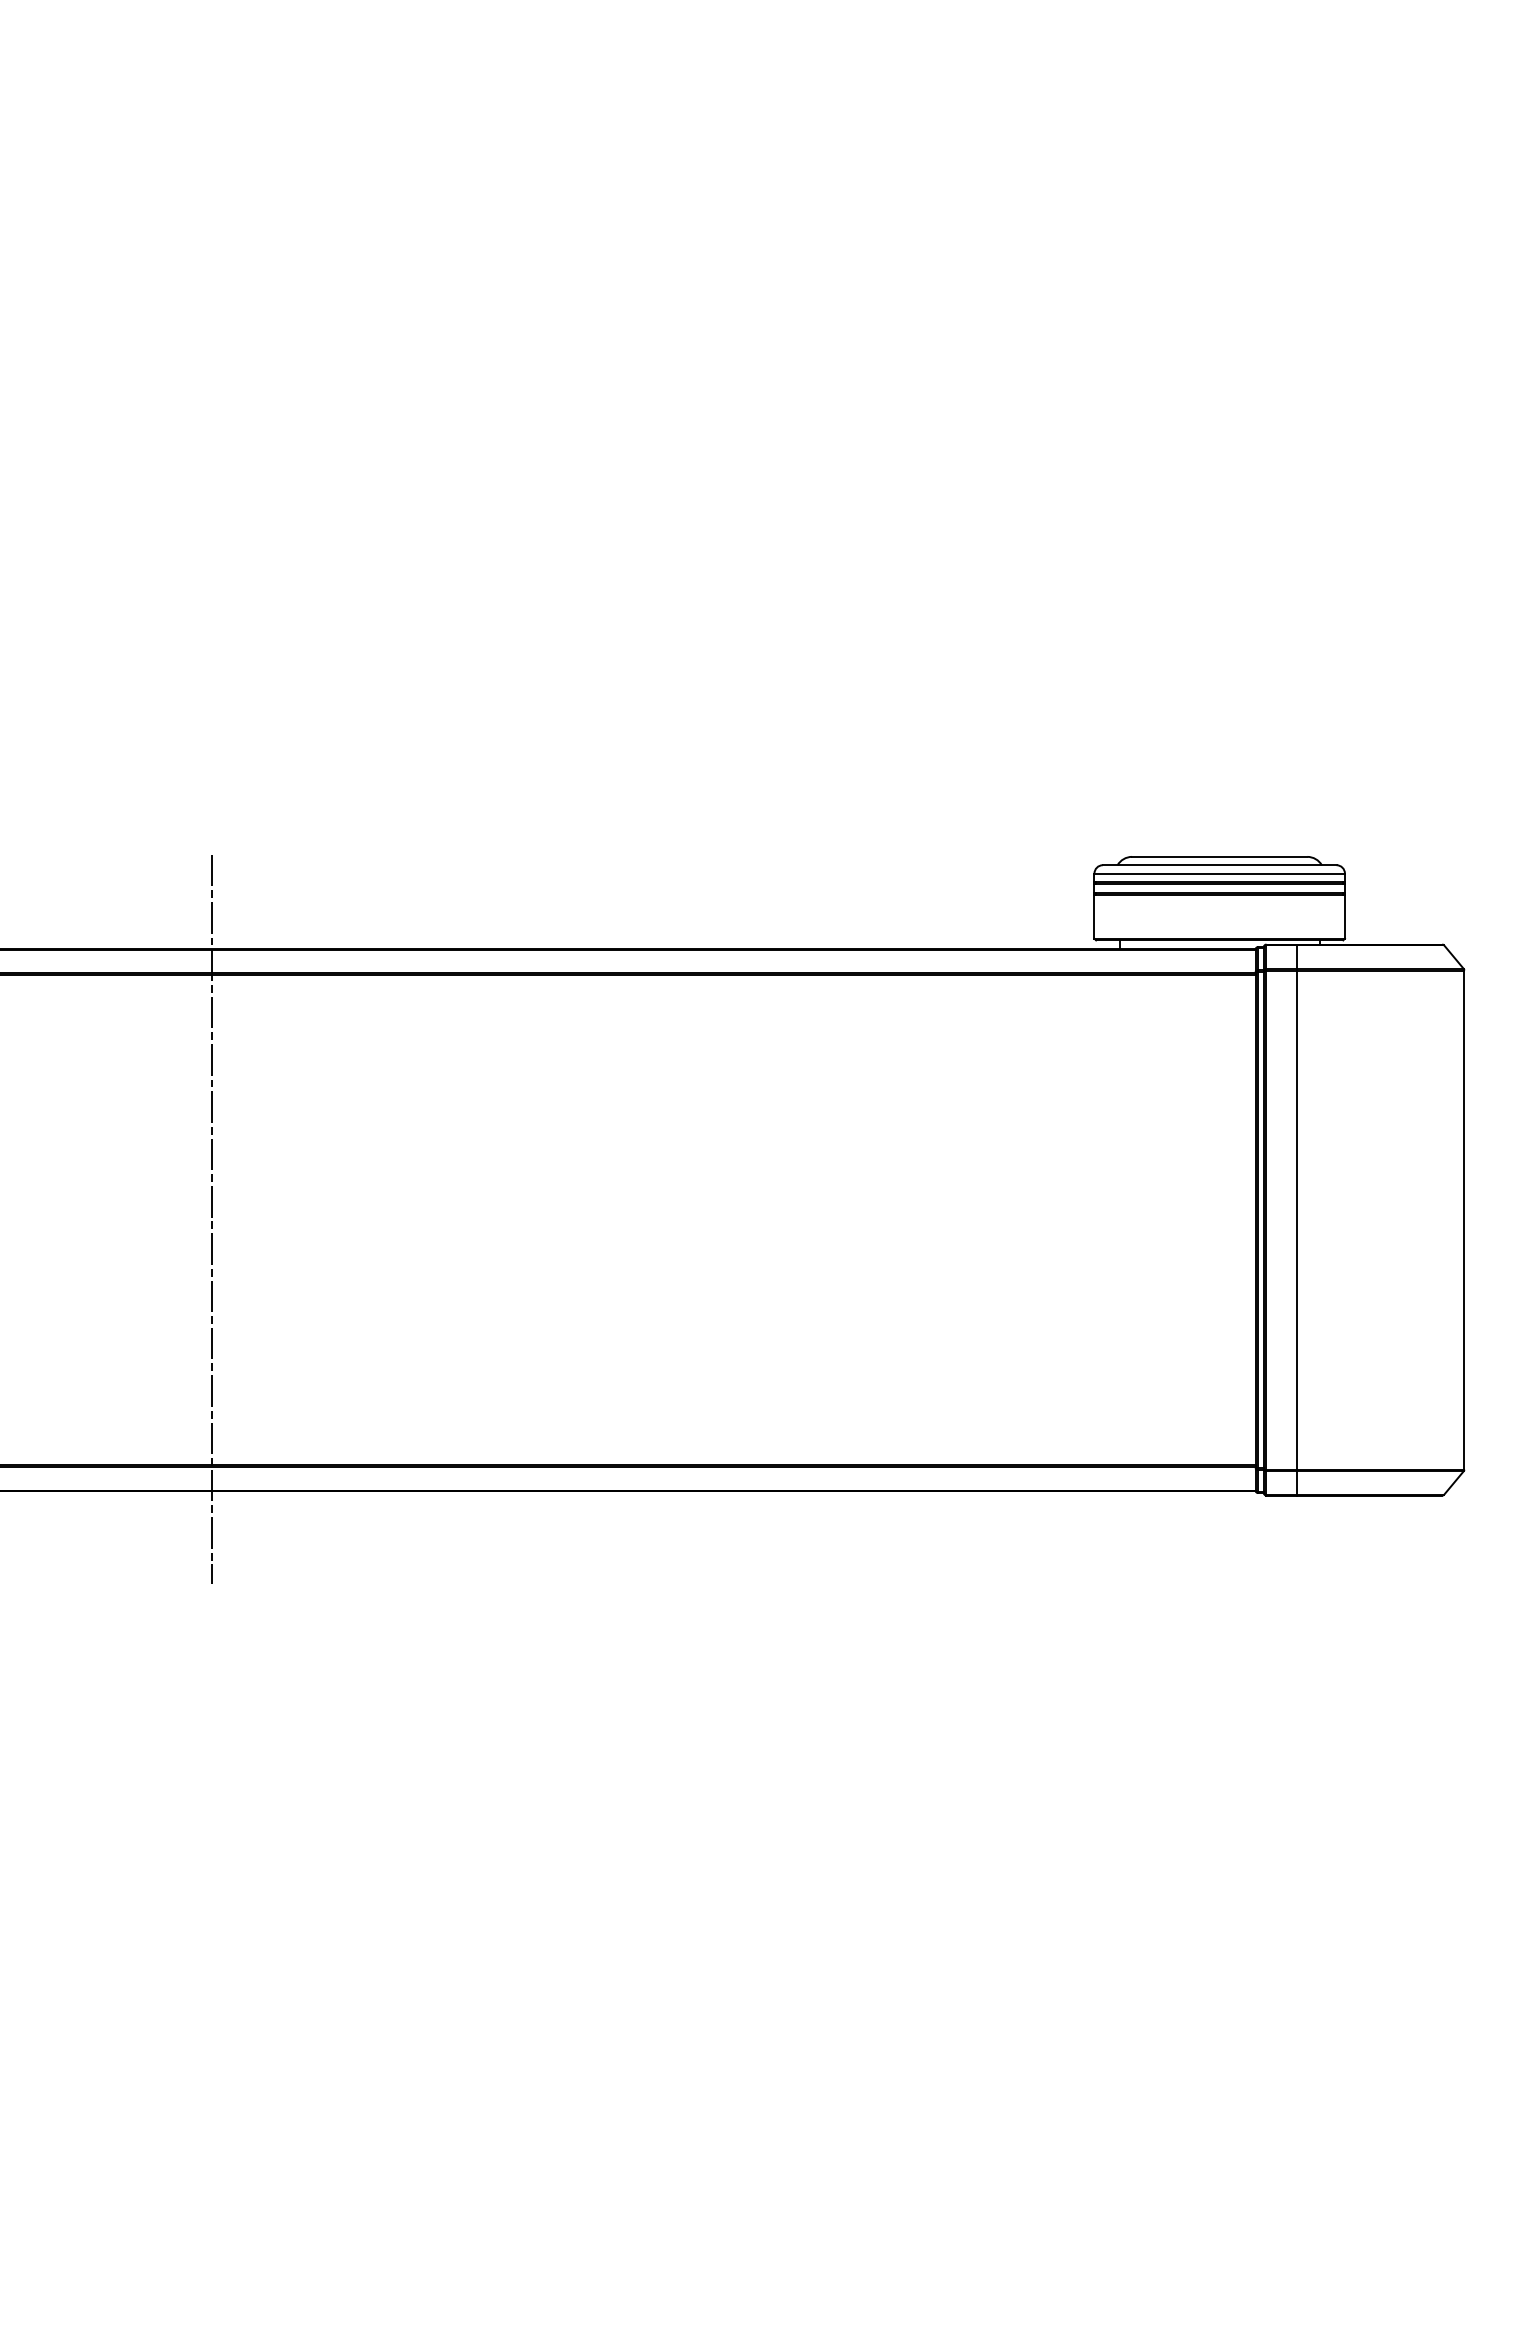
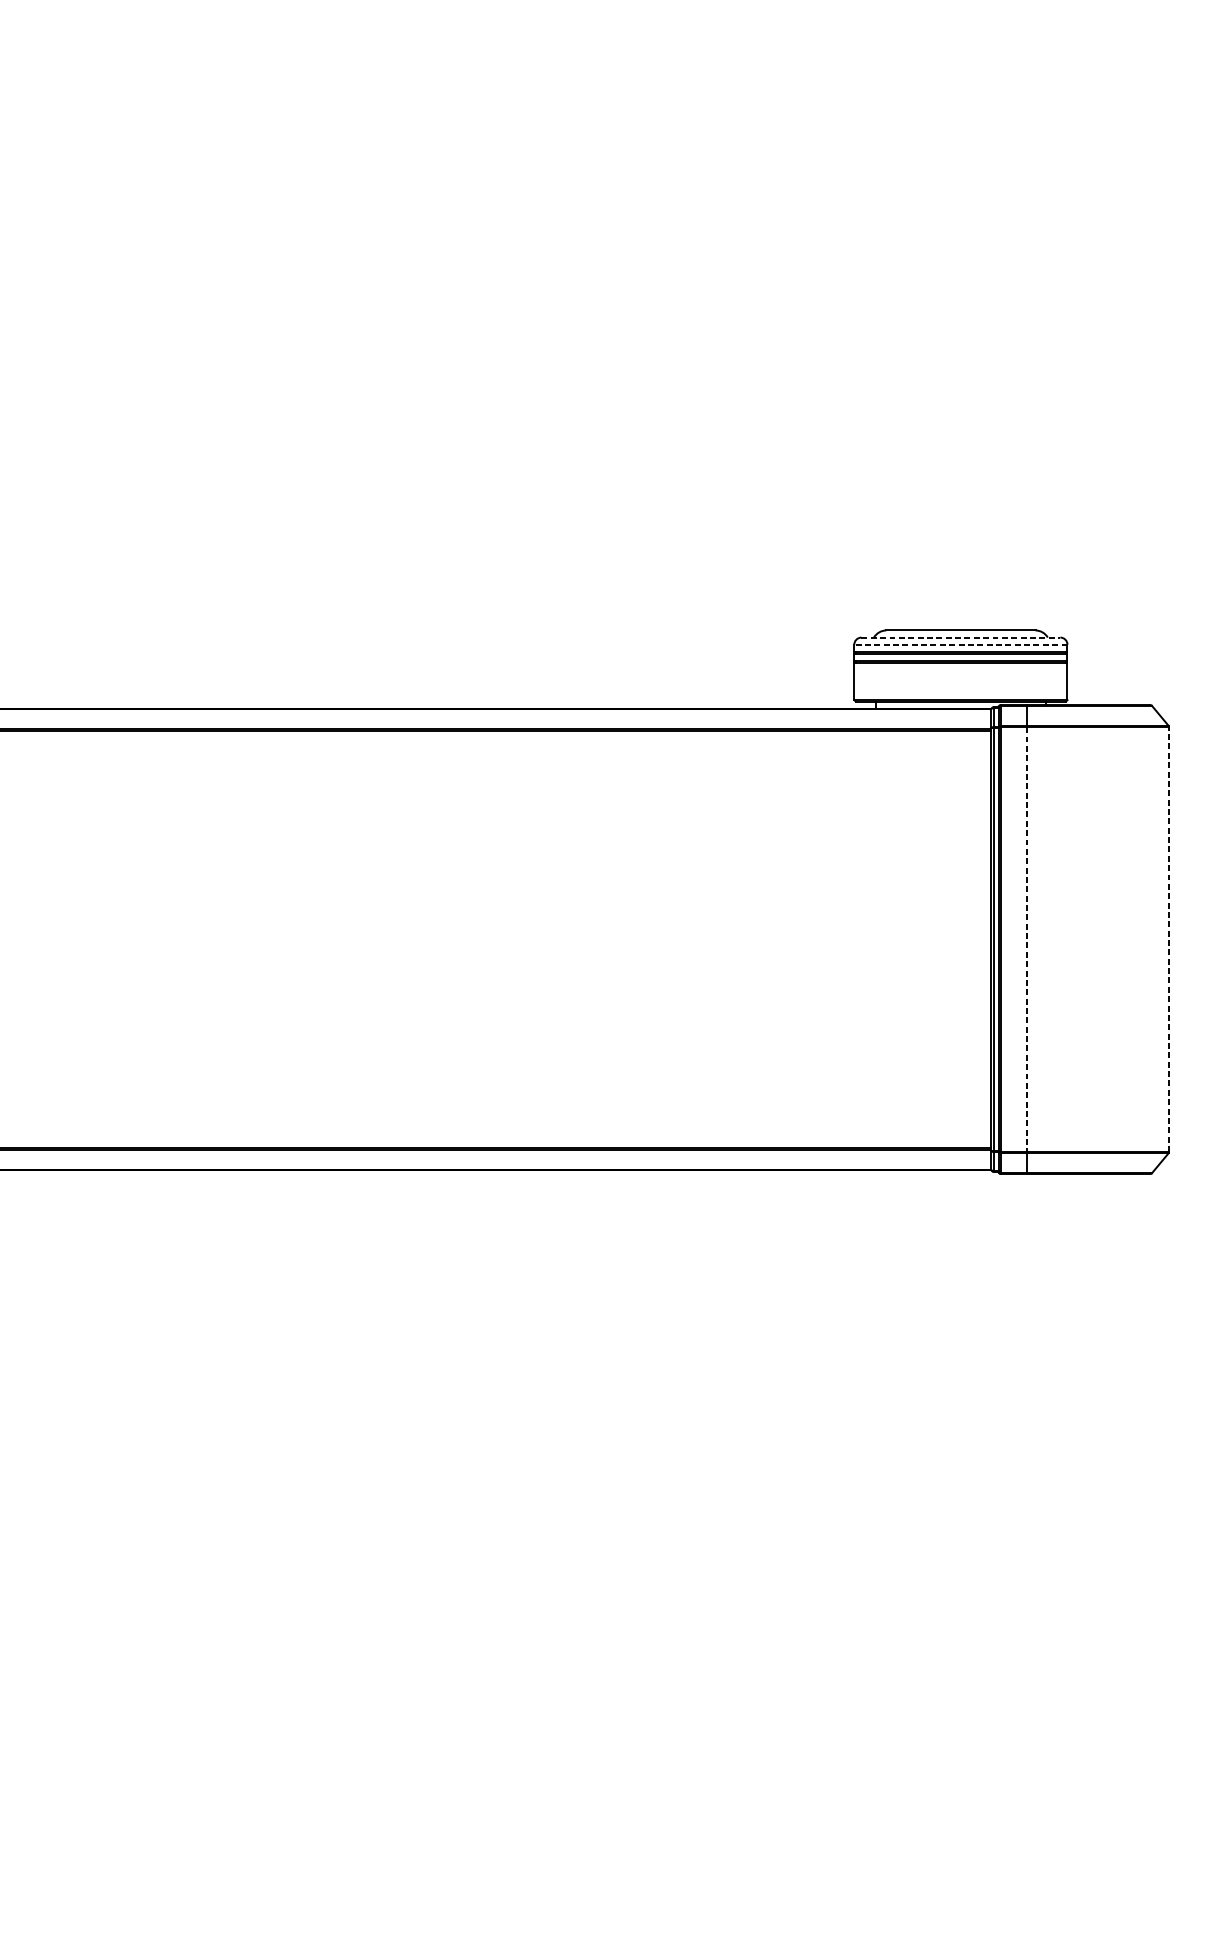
line: (1219, 865) -> (960, 637), solid -> dashed
line: (1219, 873) -> (960, 644), solid -> dashed
line: (211, 1219) -> (102, 939), removed
line: (1297, 1220) -> (1027, 939), solid -> dashed
line: (1464, 1220) -> (1169, 939), solid -> dashed

